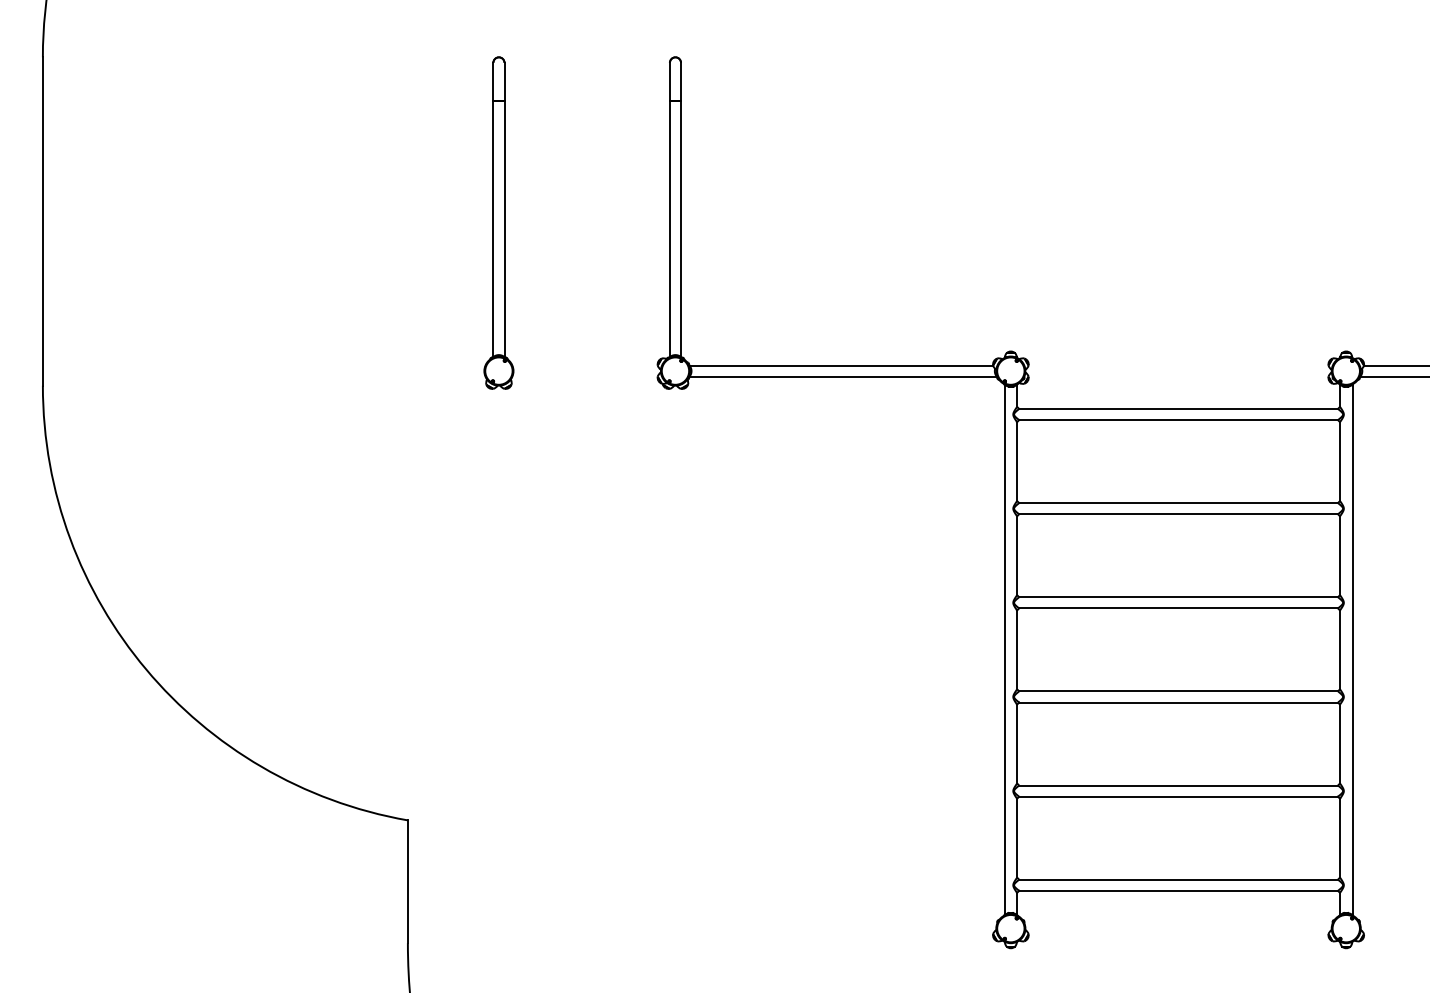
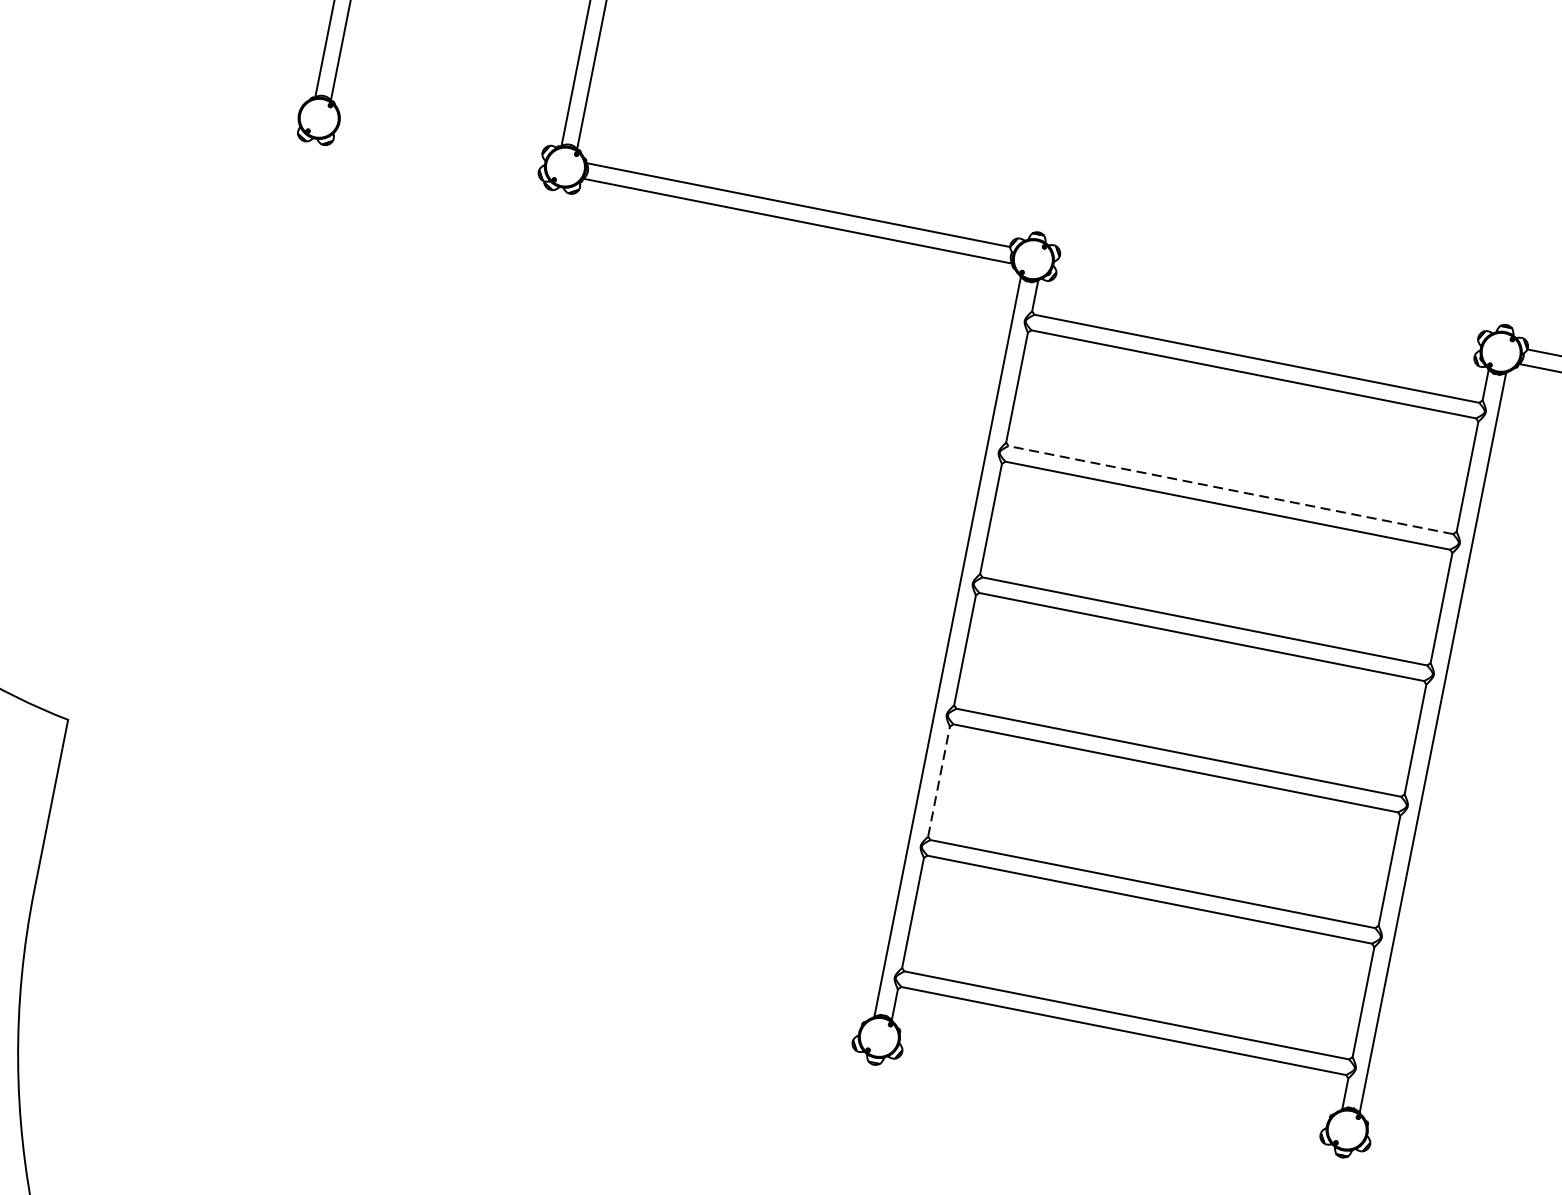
line: (1178, 503) -> (1230, 490), solid -> dashed
line: (1017, 743) -> (939, 780), solid -> dashed

